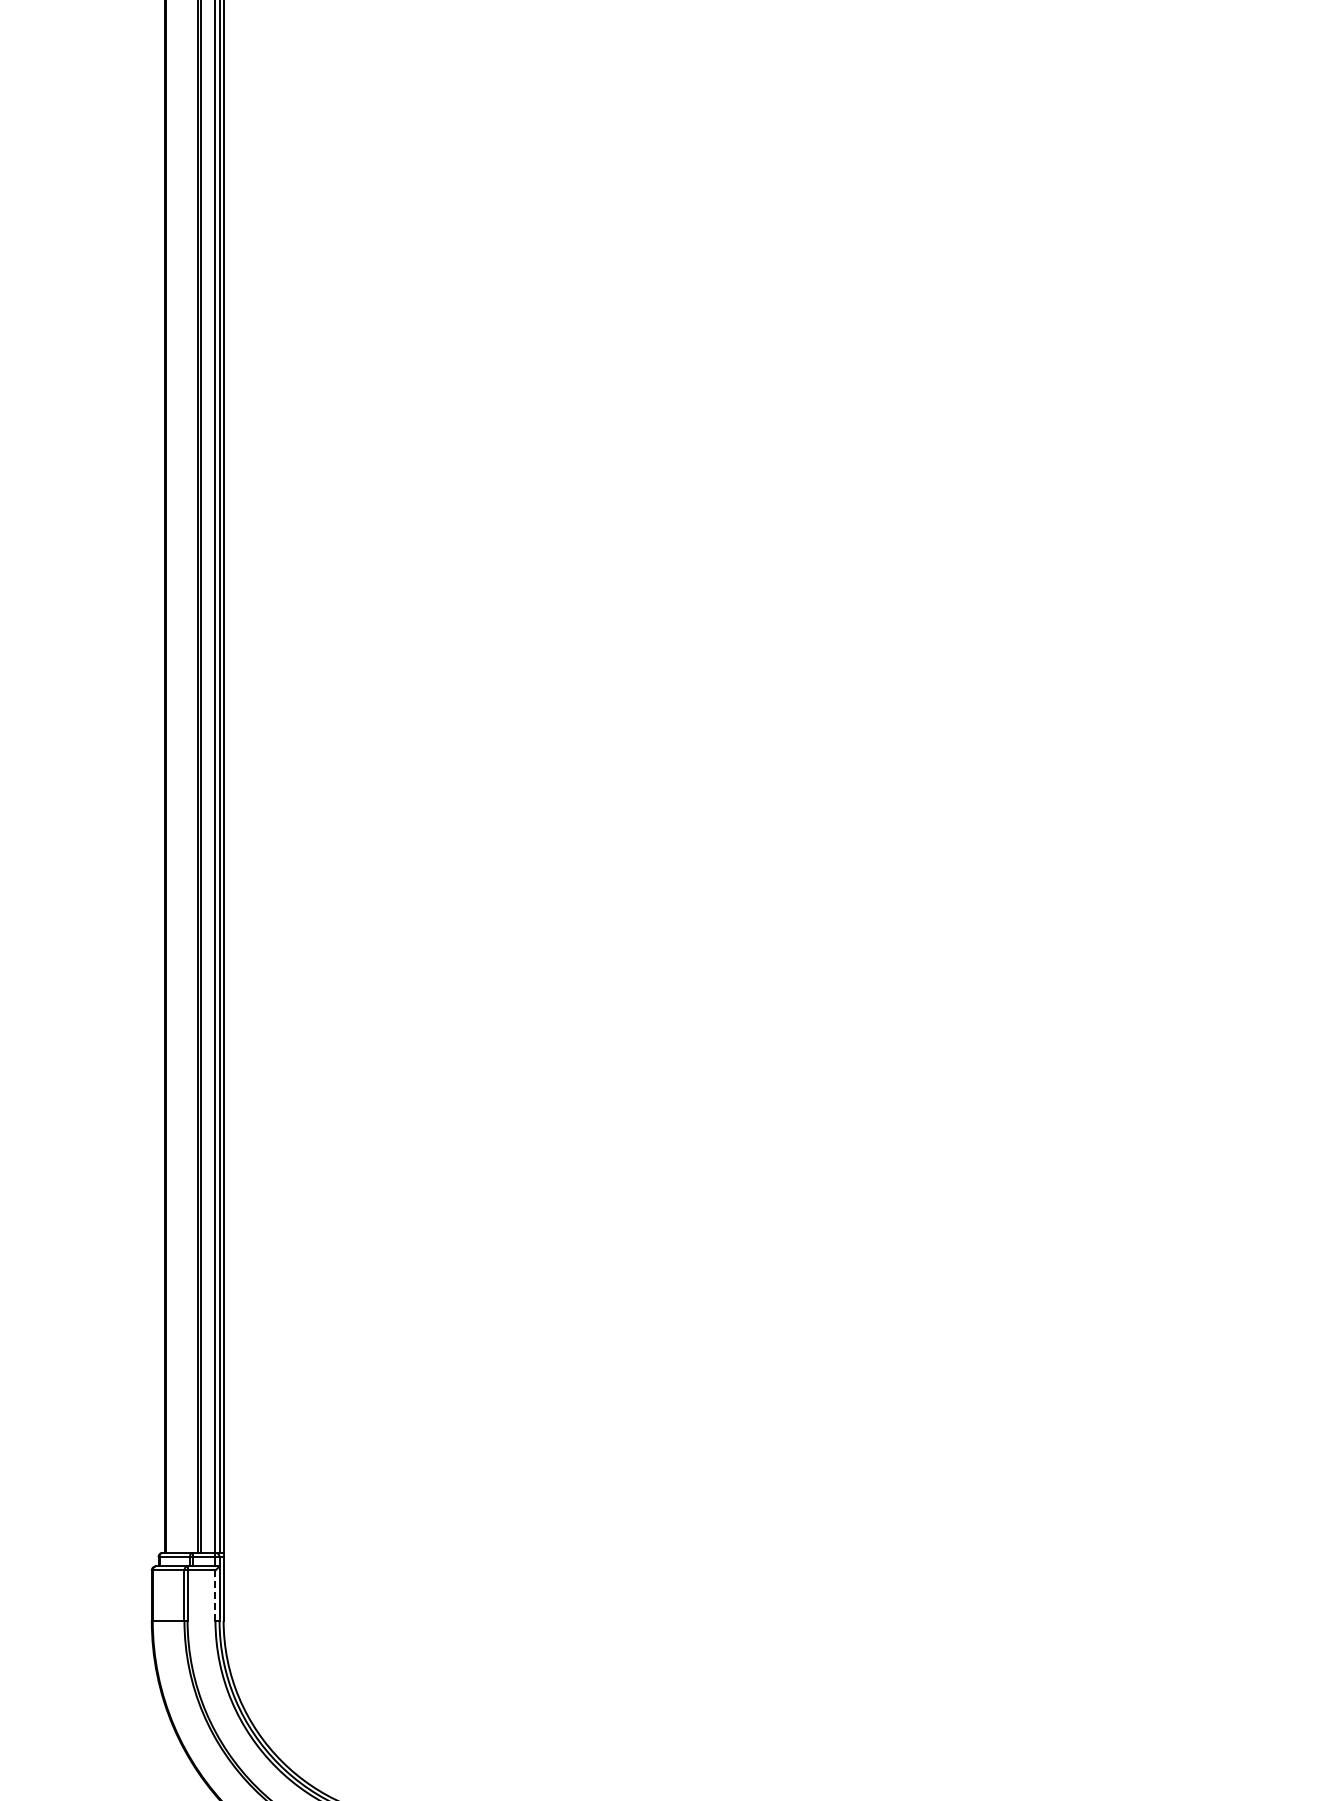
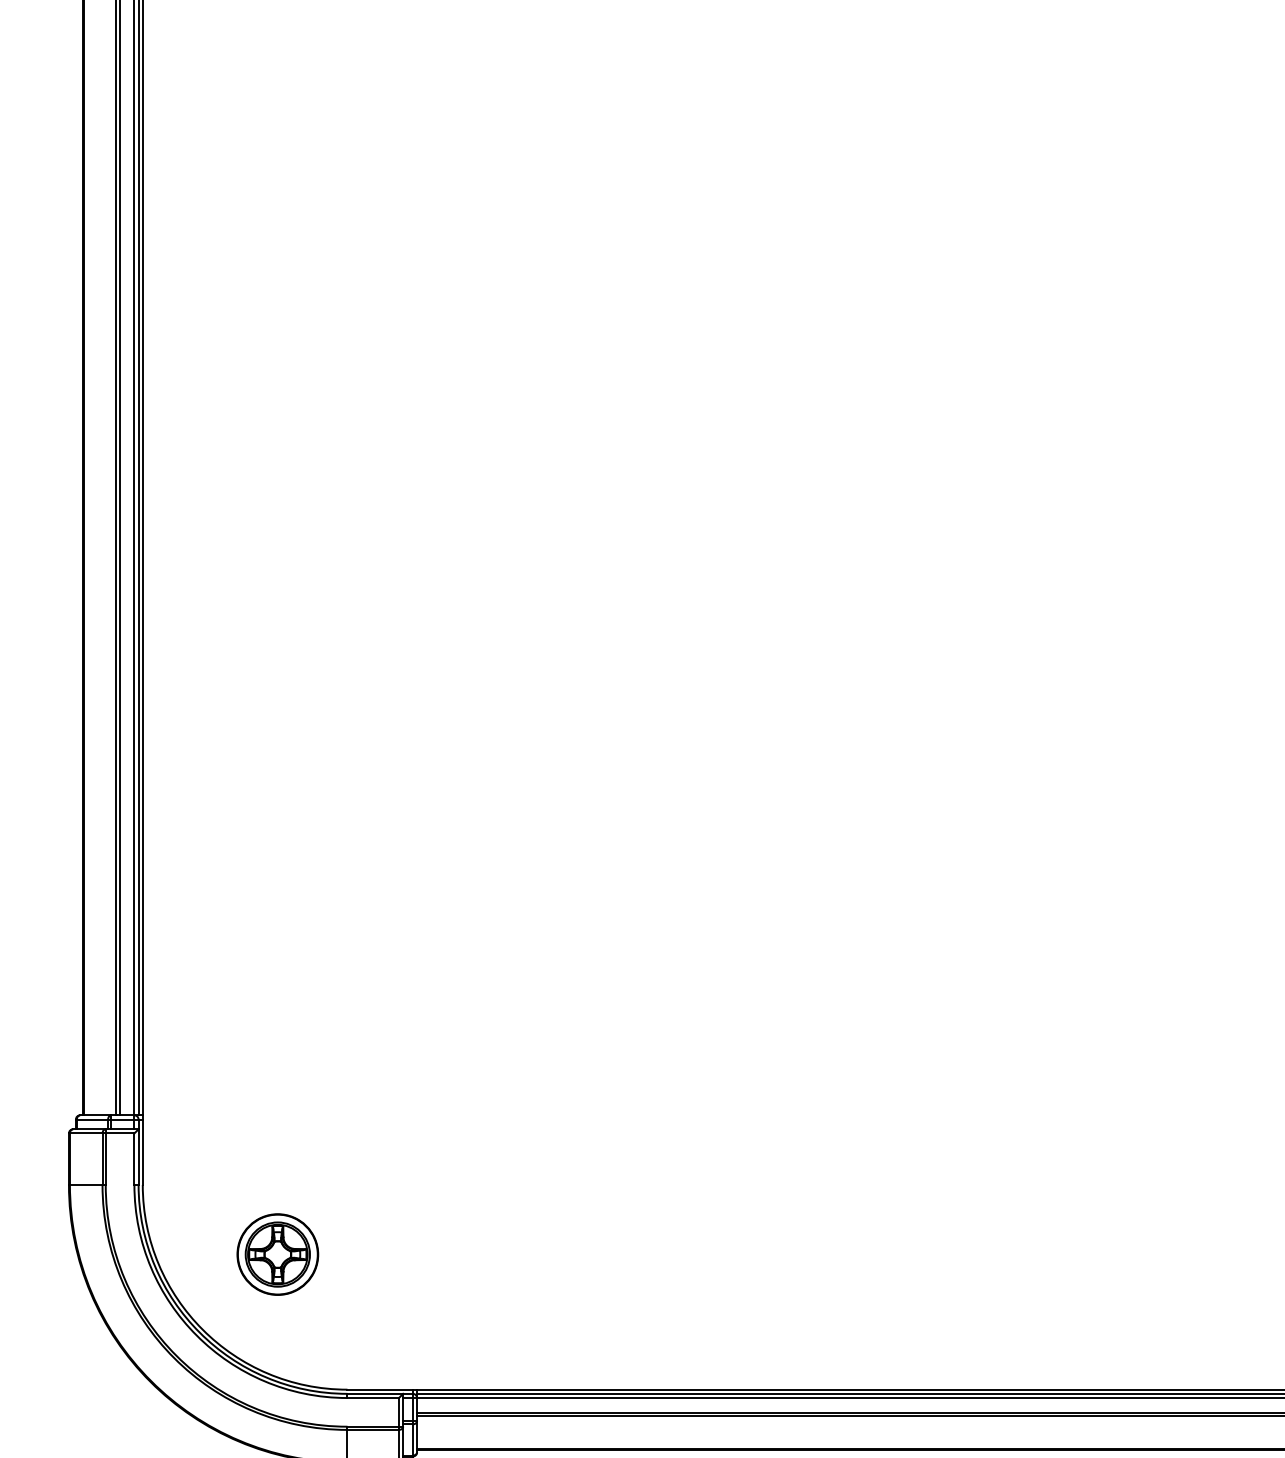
line: (215, 1596) -> (134, 1160), dashed -> solid
part: (354, 1688) -> (277, 1254), added

